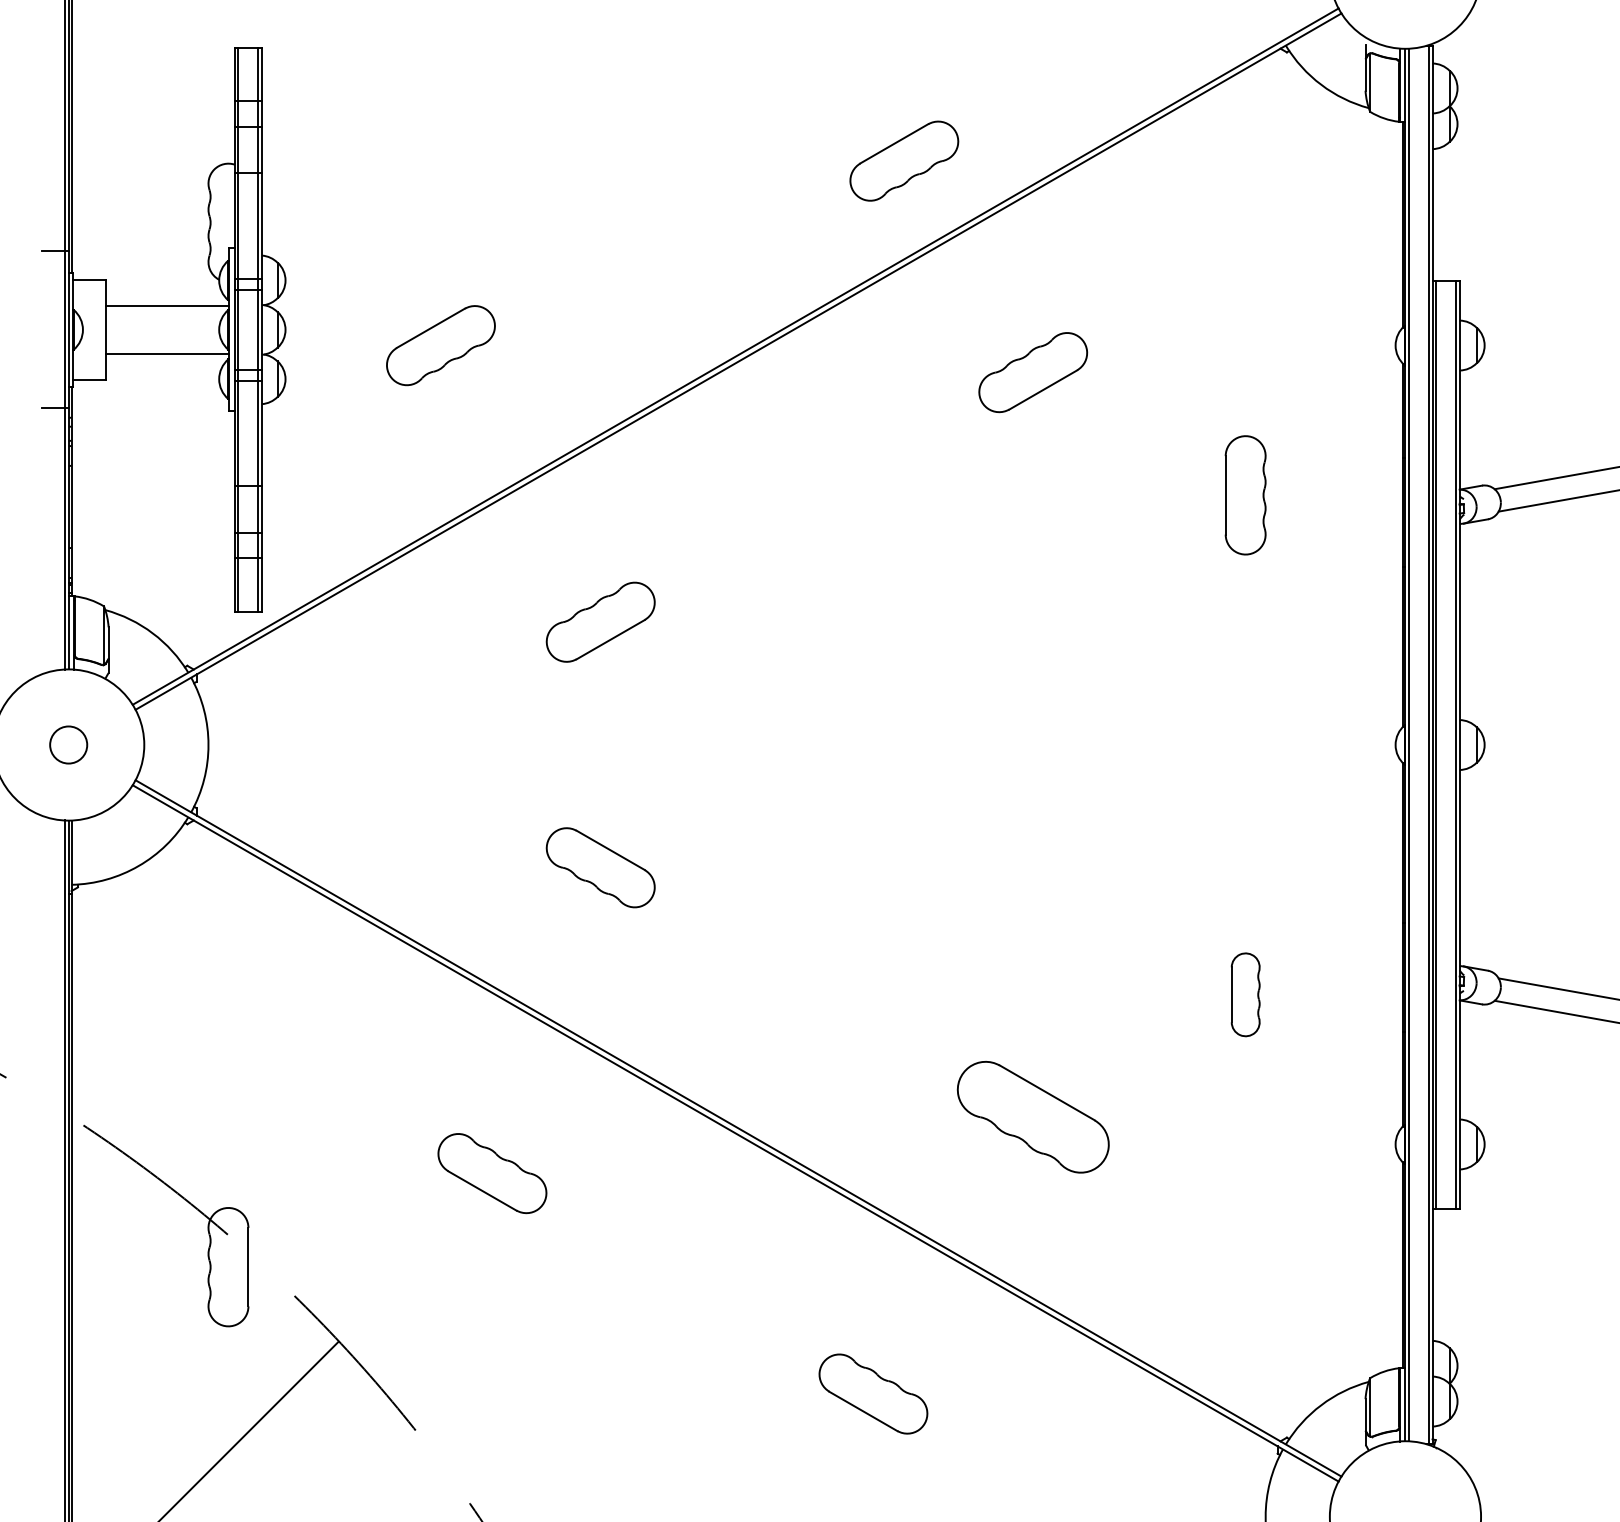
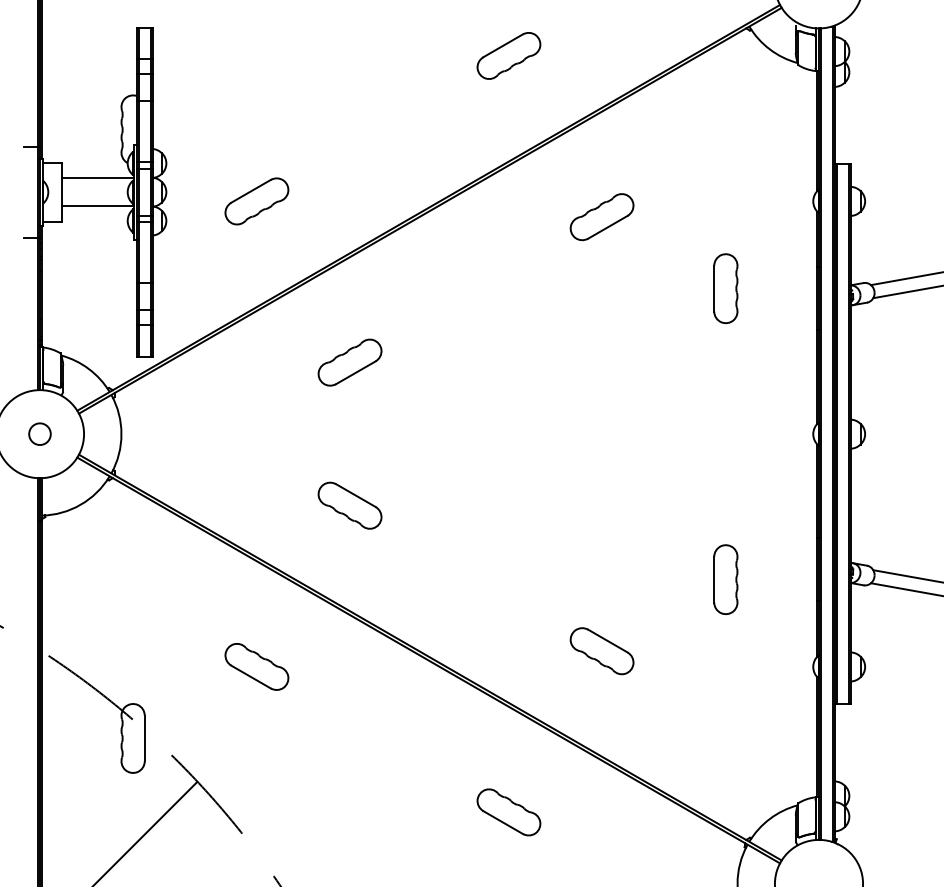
part: (903, 160) -> (508, 55), moved
part: (1245, 994) -> (725, 579), size x1.43
part: (1032, 1117) -> (601, 651), size x0.71
part: (491, 1172) -> (256, 666), moved

